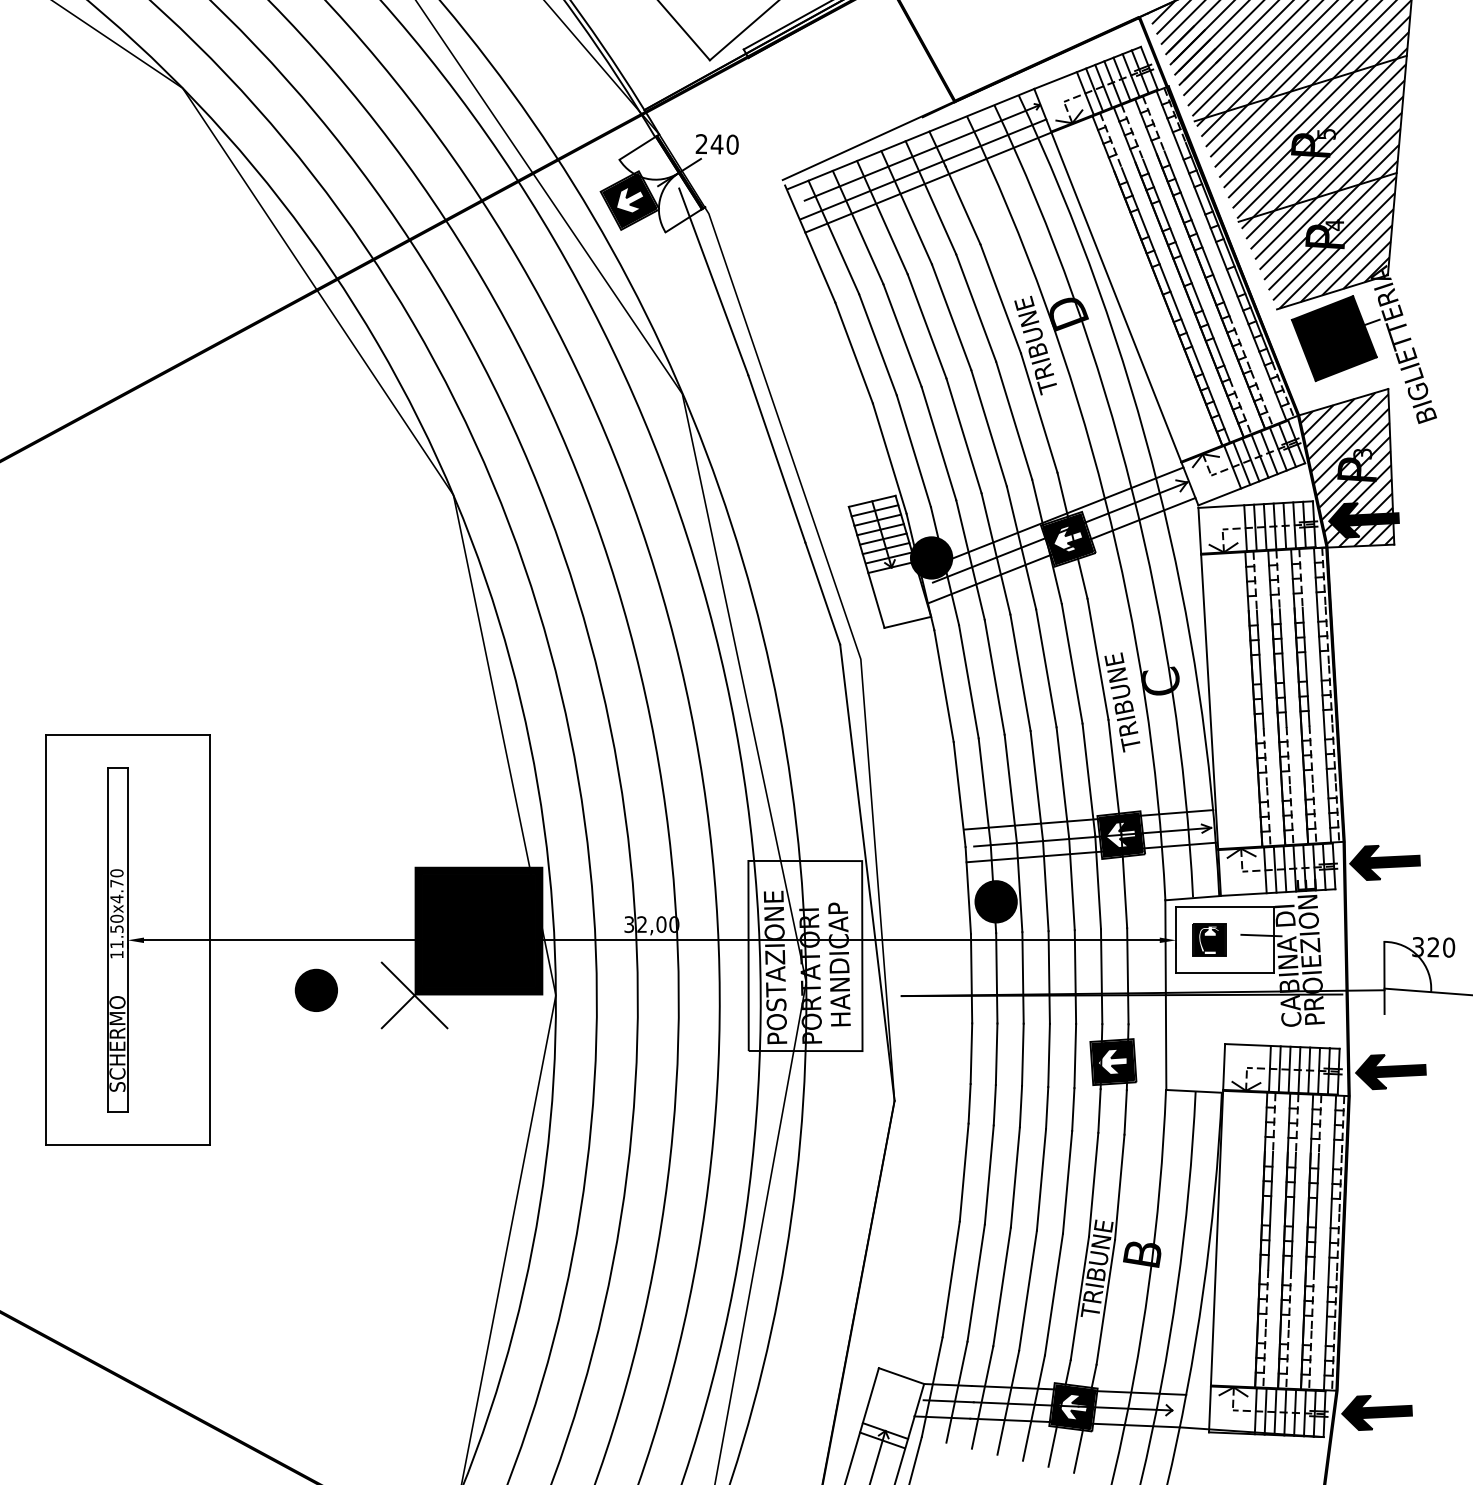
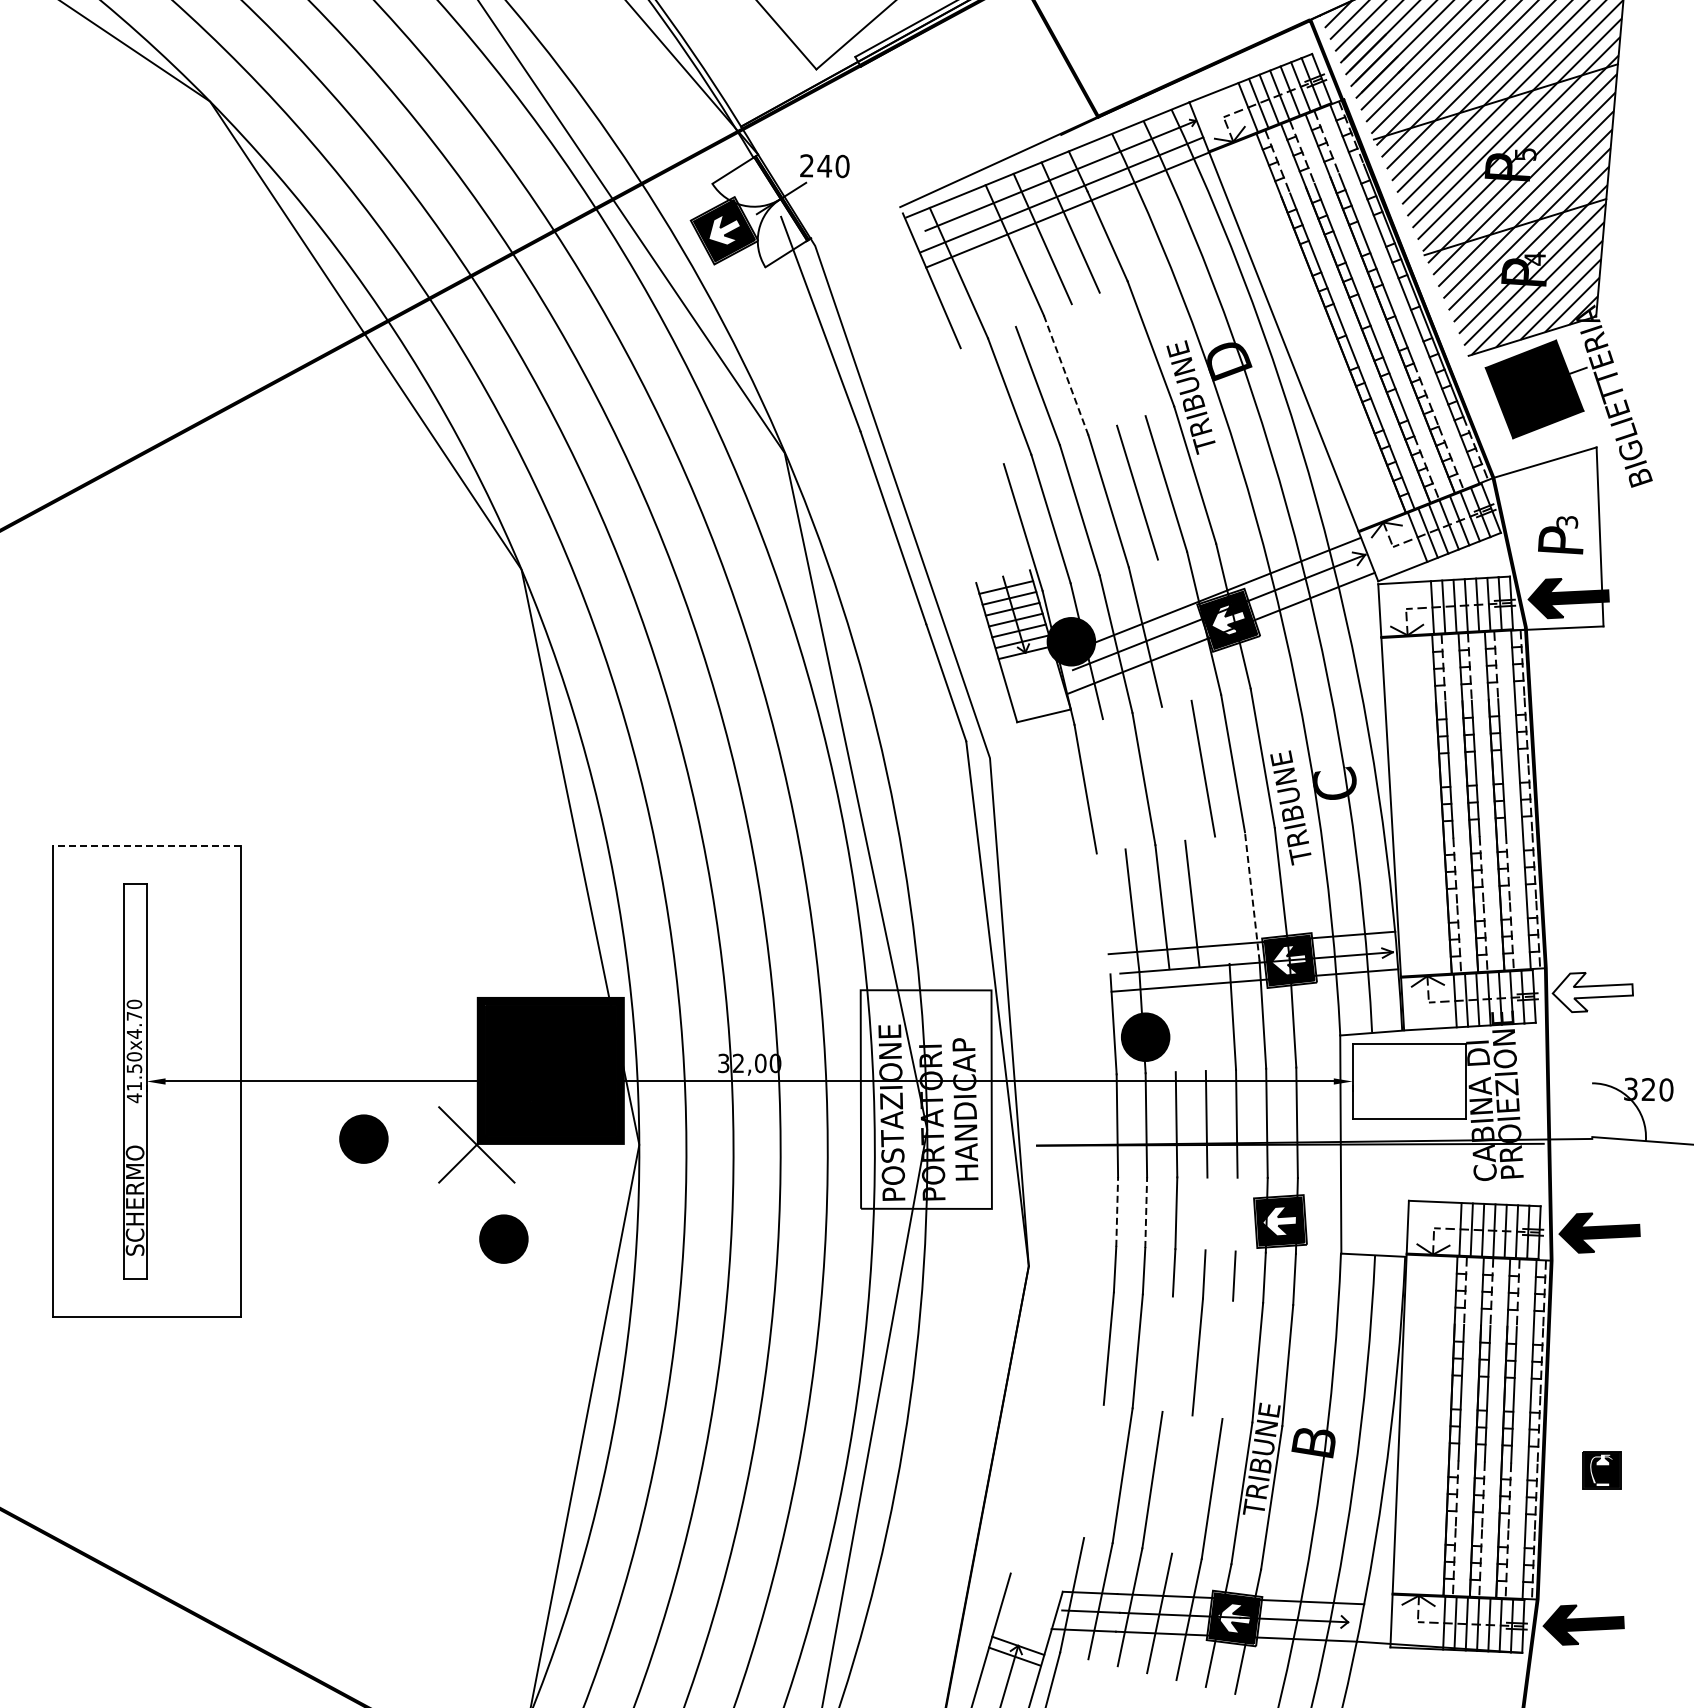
line: (857, 227) -> (986, 261), removed
line: (976, 308) -> (1122, 354), removed
line: (951, 316) -> (1094, 364), removed
line: (927, 326) -> (1066, 375), solid -> dashed
line: (853, 353) -> (981, 406), removed
hatch: (1347, 469) -> (1549, 540), removed
line: (871, 501) -> (1002, 576), removed
line: (1021, 547) -> (1174, 629), removed
line: (1020, 672) -> (1173, 773), removed
line: (968, 682) -> (1113, 784), removed
line: (127, 735) -> (146, 845), solid -> dashed
line: (1089, 779) -> (1252, 896), solid -> dashed
line: (1062, 782) -> (1222, 899), removed
line: (959, 794) -> (1103, 913), removed
fill: (1384, 862) -> (1592, 992), removed
line: (1045, 885) -> (1202, 1018), removed
line: (1019, 887) -> (1172, 1020), removed
line: (1261, 935) -> (1450, 1075), removed
part: (1209, 940) -> (1601, 1470), moved
text: (116, 955) -> (134, 1098), 11.50x4.70 -> 41.50x4.70
line: (1384, 977) -> (1592, 1124), removed
line: (971, 1053) -> (1117, 1211), solid -> dashed
line: (996, 1054) -> (1146, 1212), solid -> dashed
line: (1049, 1055) -> (1206, 1213), removed
line: (1075, 1055) -> (1236, 1214), removed
part: (437, 1076) -> (503, 1238), added
line: (1015, 1176) -> (1167, 1353), removed
line: (1067, 1182) -> (1227, 1359), removed
line: (950, 1279) -> (1093, 1471), removed
line: (1028, 1290) -> (1182, 1484), removed
line: (901, 1375) -> (1036, 1582), removed

